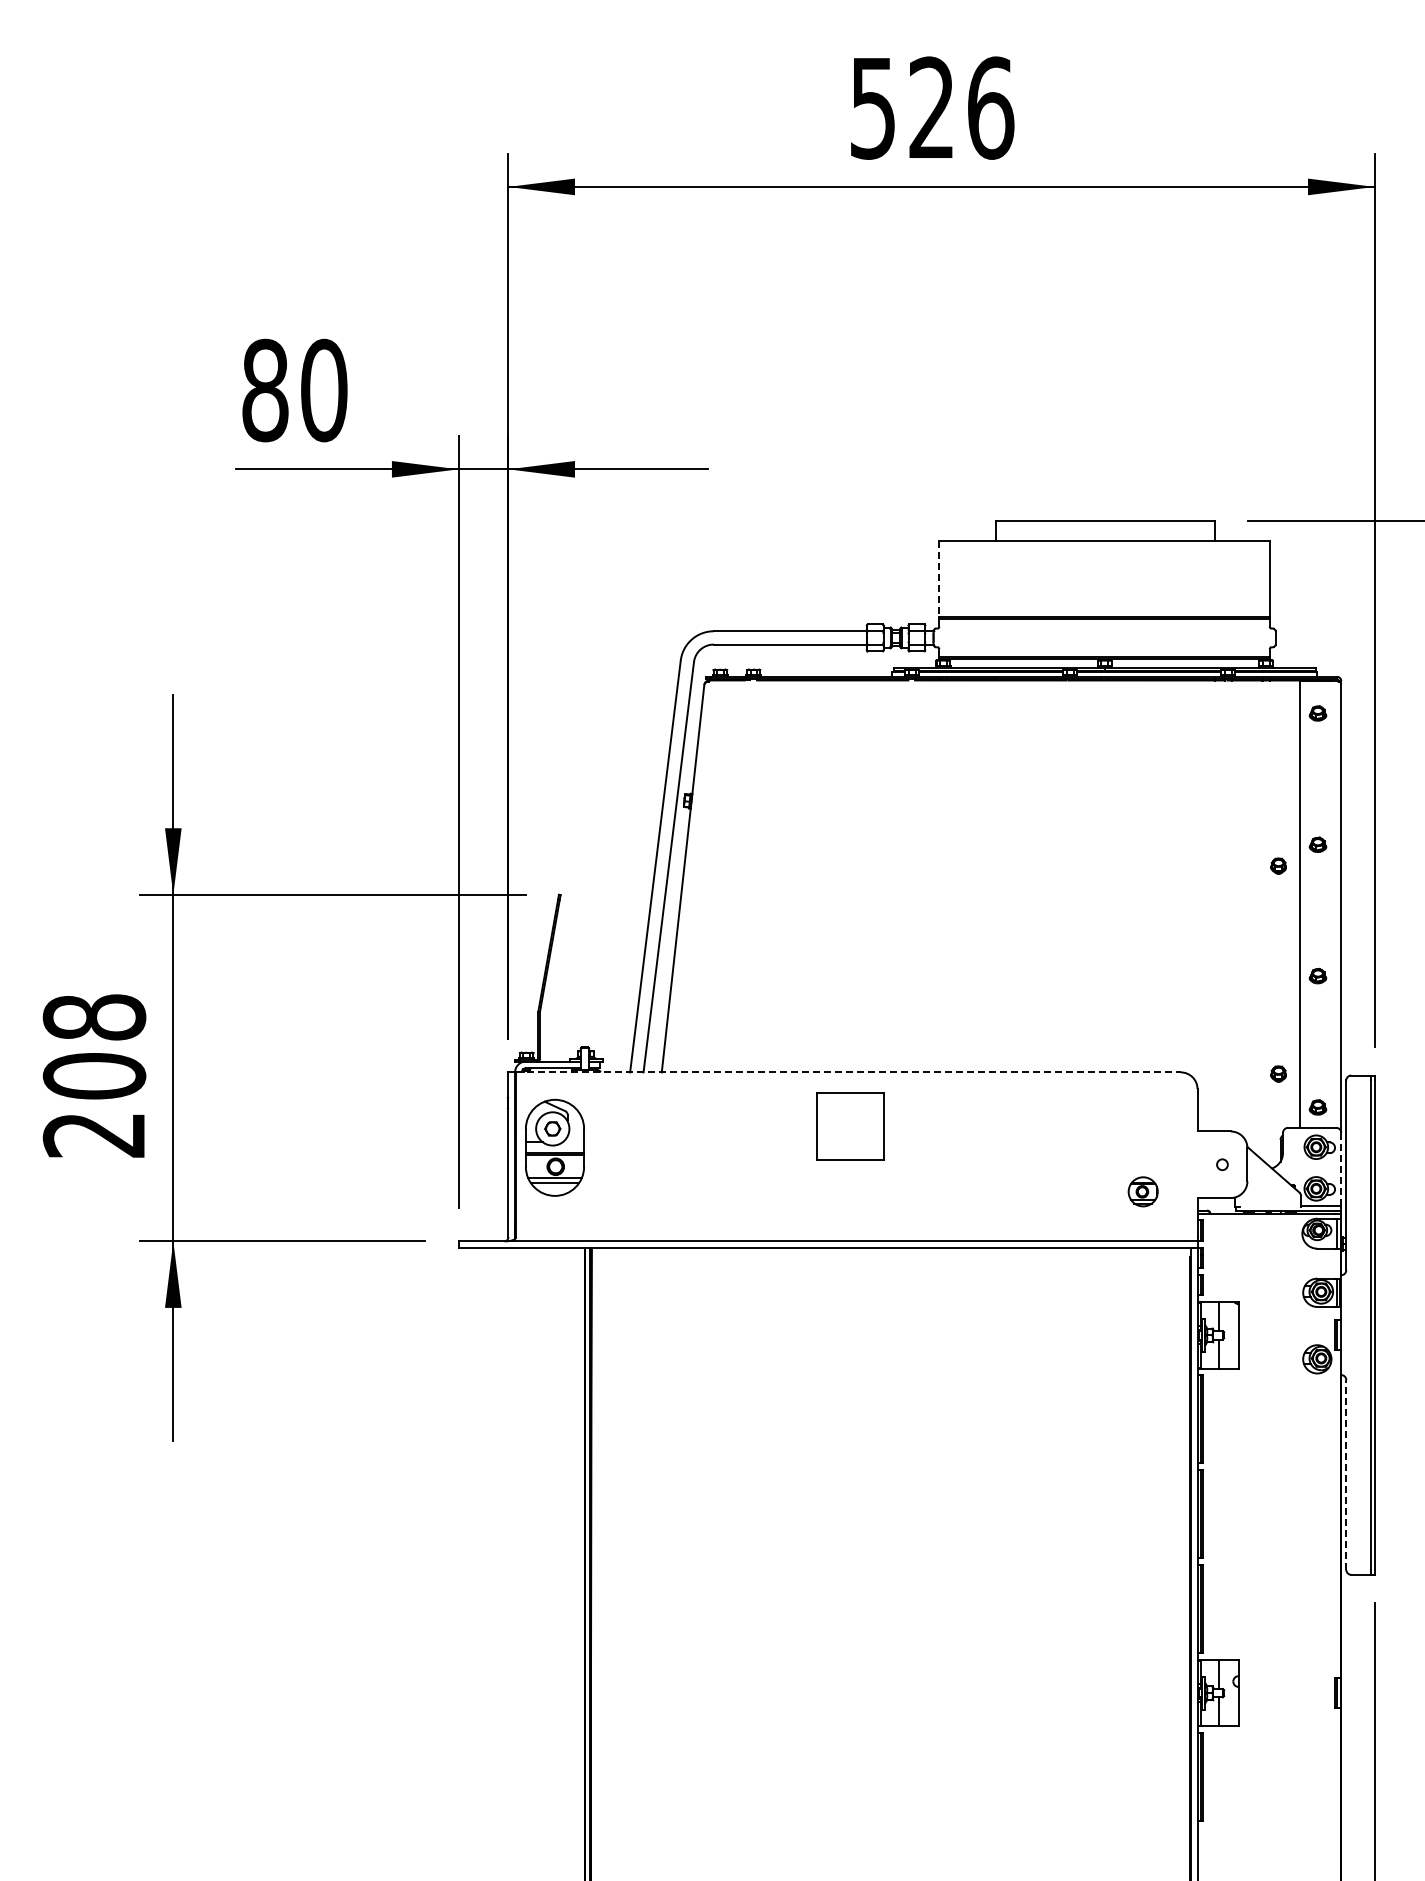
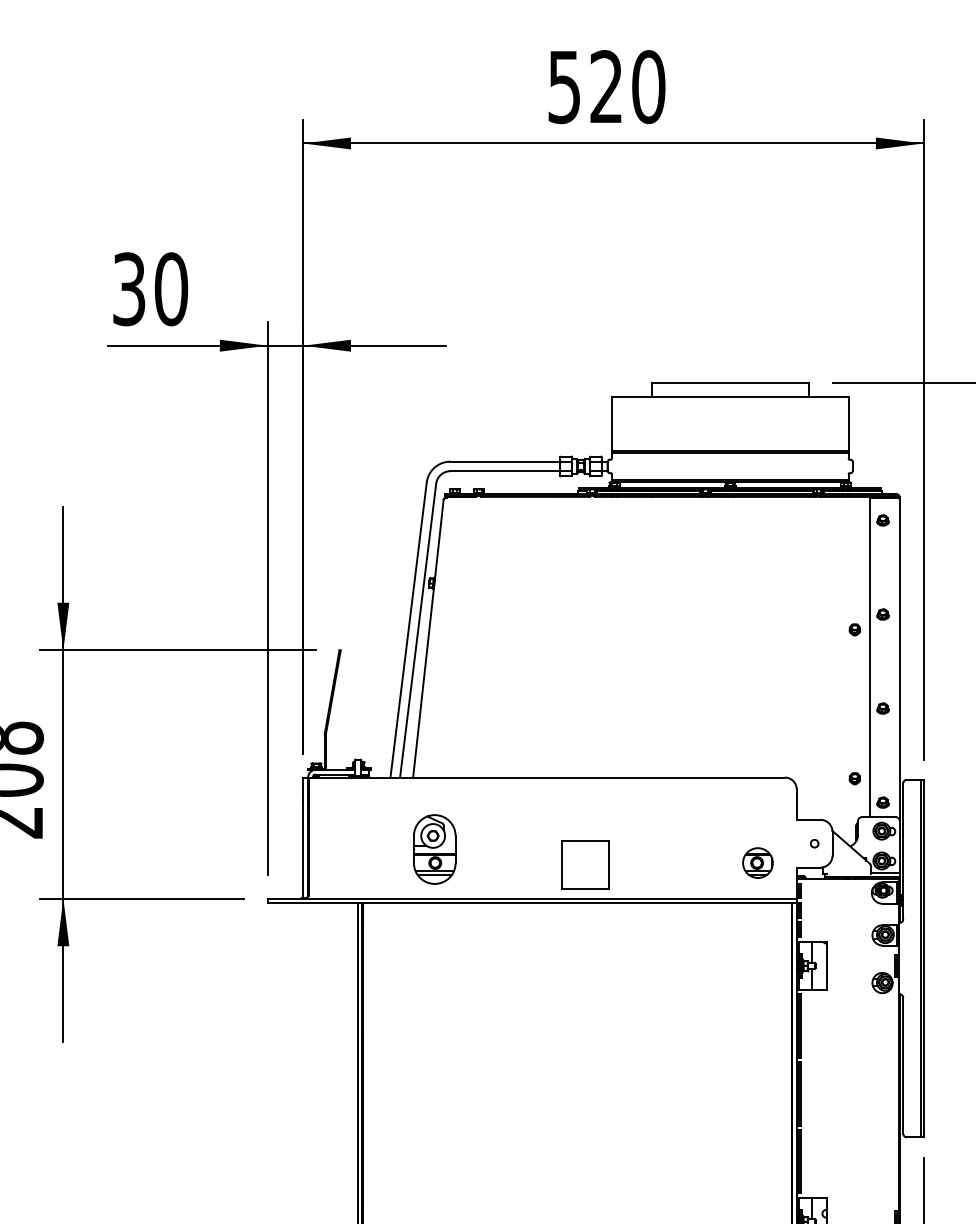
text: (990, 107) -> (648, 86), 526 -> 520
text: (265, 390) -> (129, 289), 80 -> 30
line: (939, 579) -> (612, 424), dashed -> solid
line: (849, 1072) -> (547, 777), dashed -> solid
part: (850, 1126) -> (585, 865), moved
part: (554, 1147) -> (434, 849), moved
line: (1341, 1168) -> (899, 846), dashed -> solid
part: (1142, 1191) -> (757, 862), size x1.43
line: (1346, 1474) -> (903, 1065), dashed -> solid

